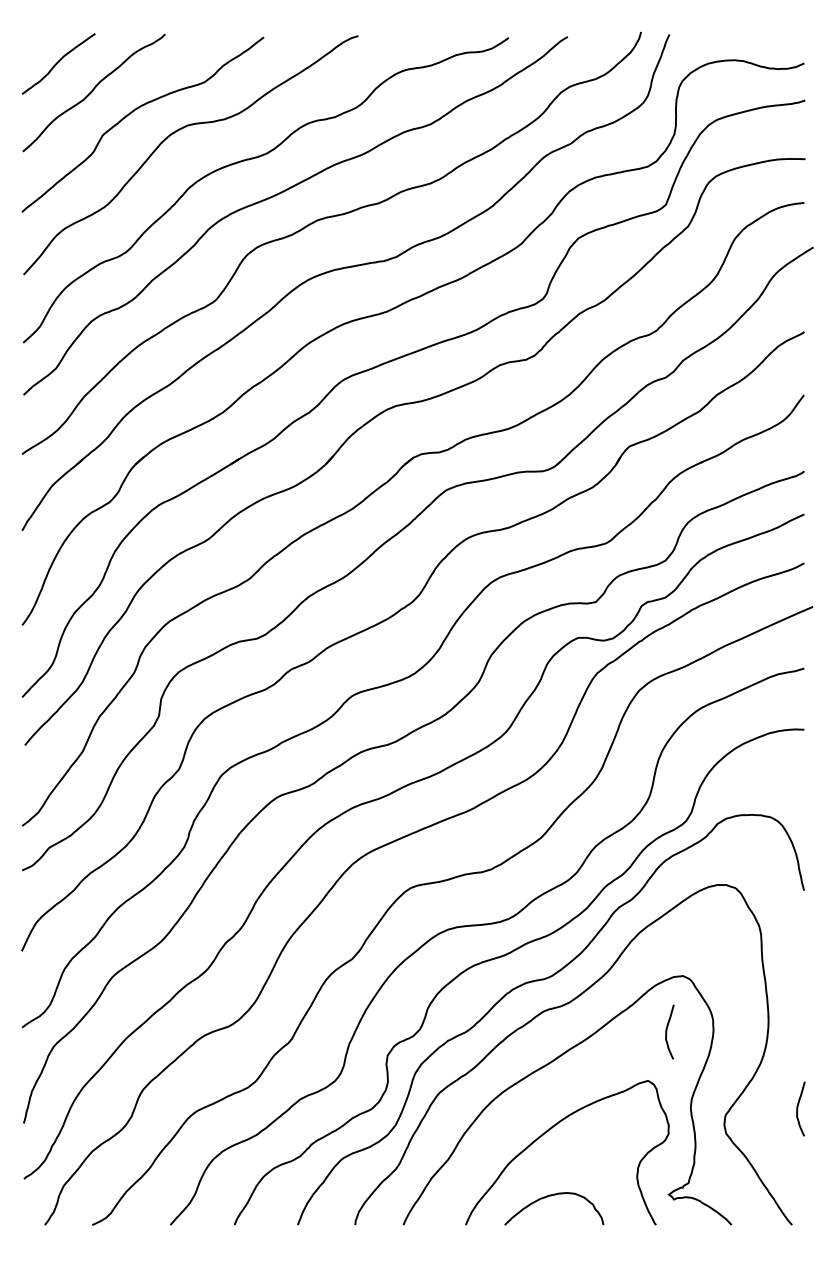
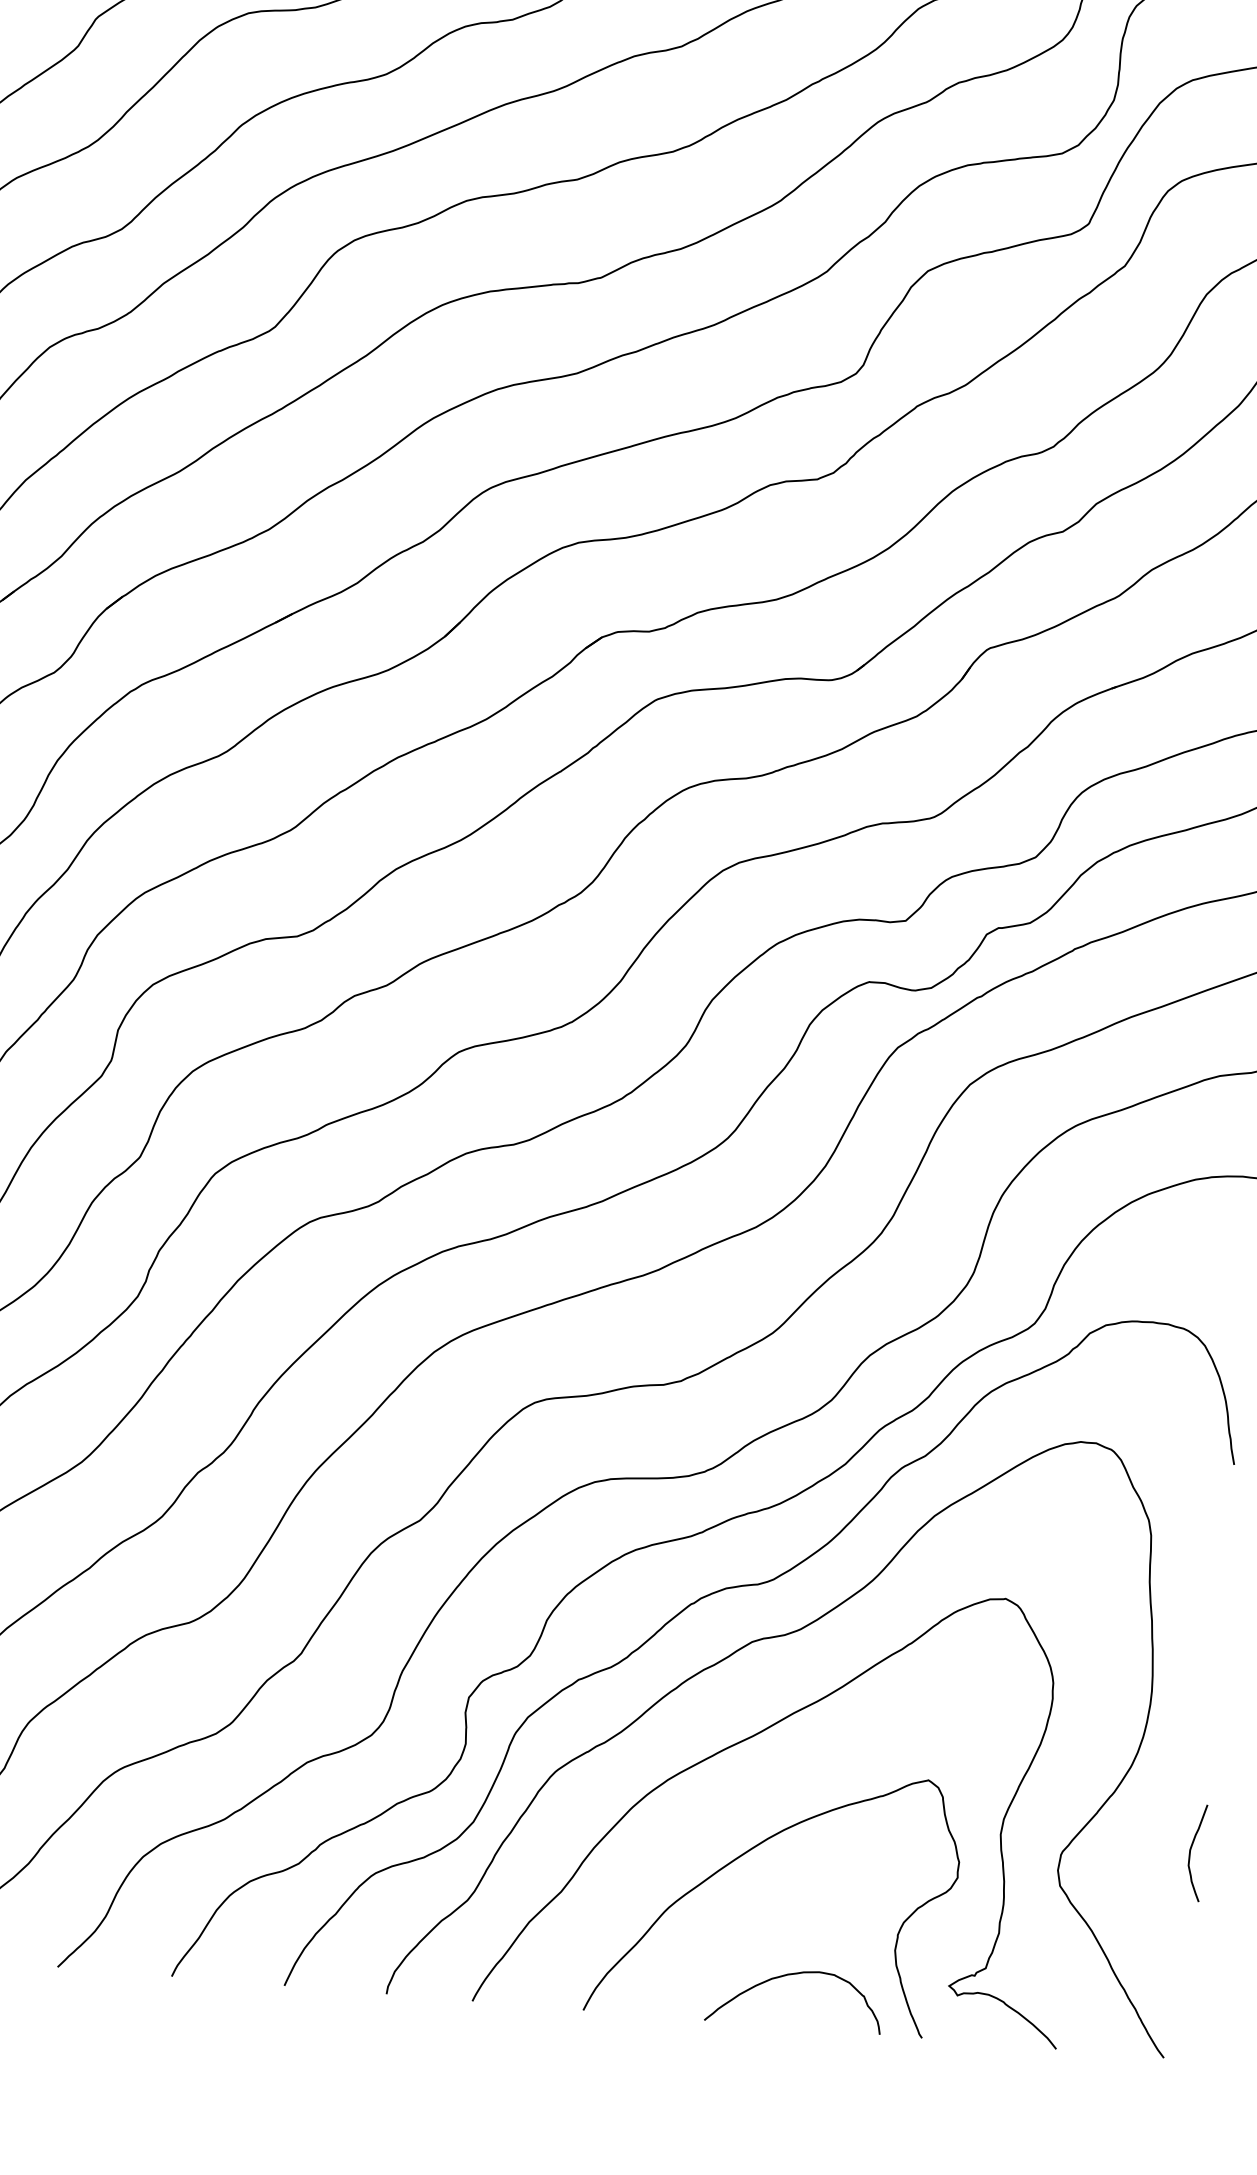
curve: (667, 1031) -> (970, 1695), removed
curve: (551, 1196) -> (791, 1976), moved

